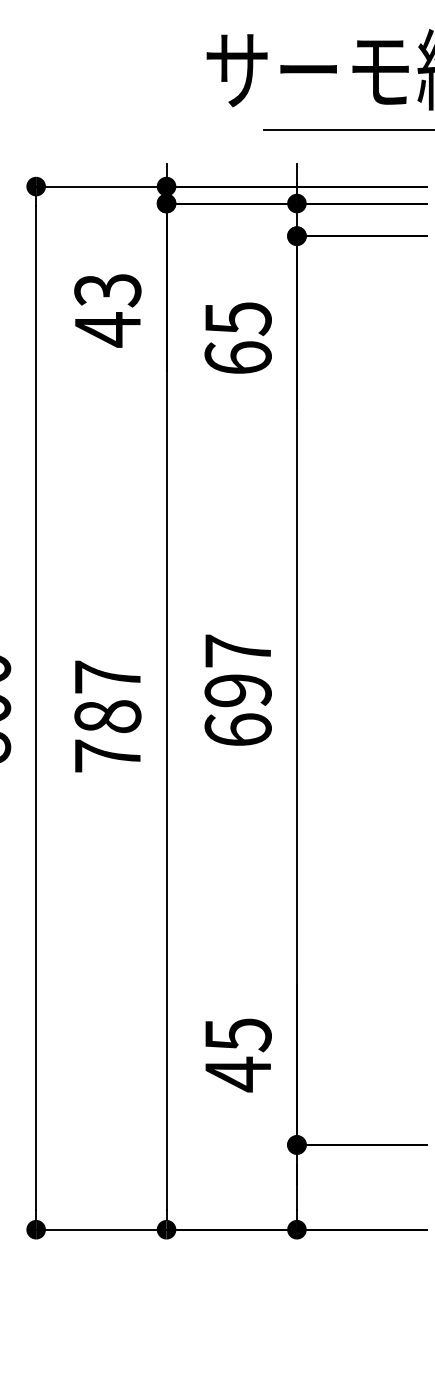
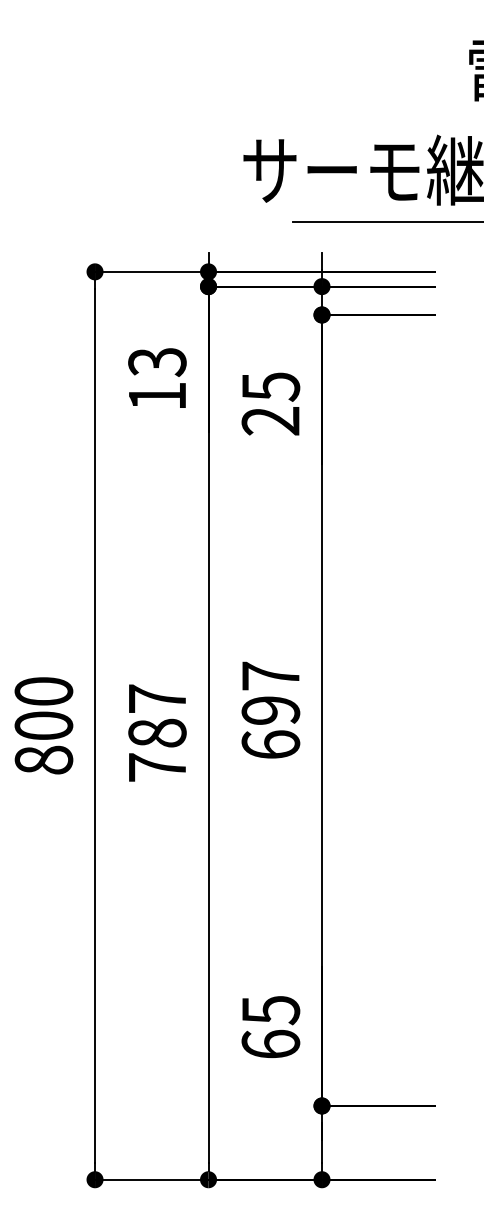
text: (107, 329) -> (157, 396), 43 -> 13
text: (237, 357) -> (270, 420), 65 -> 25
text: (237, 1074) -> (270, 1044), 45 -> 65

